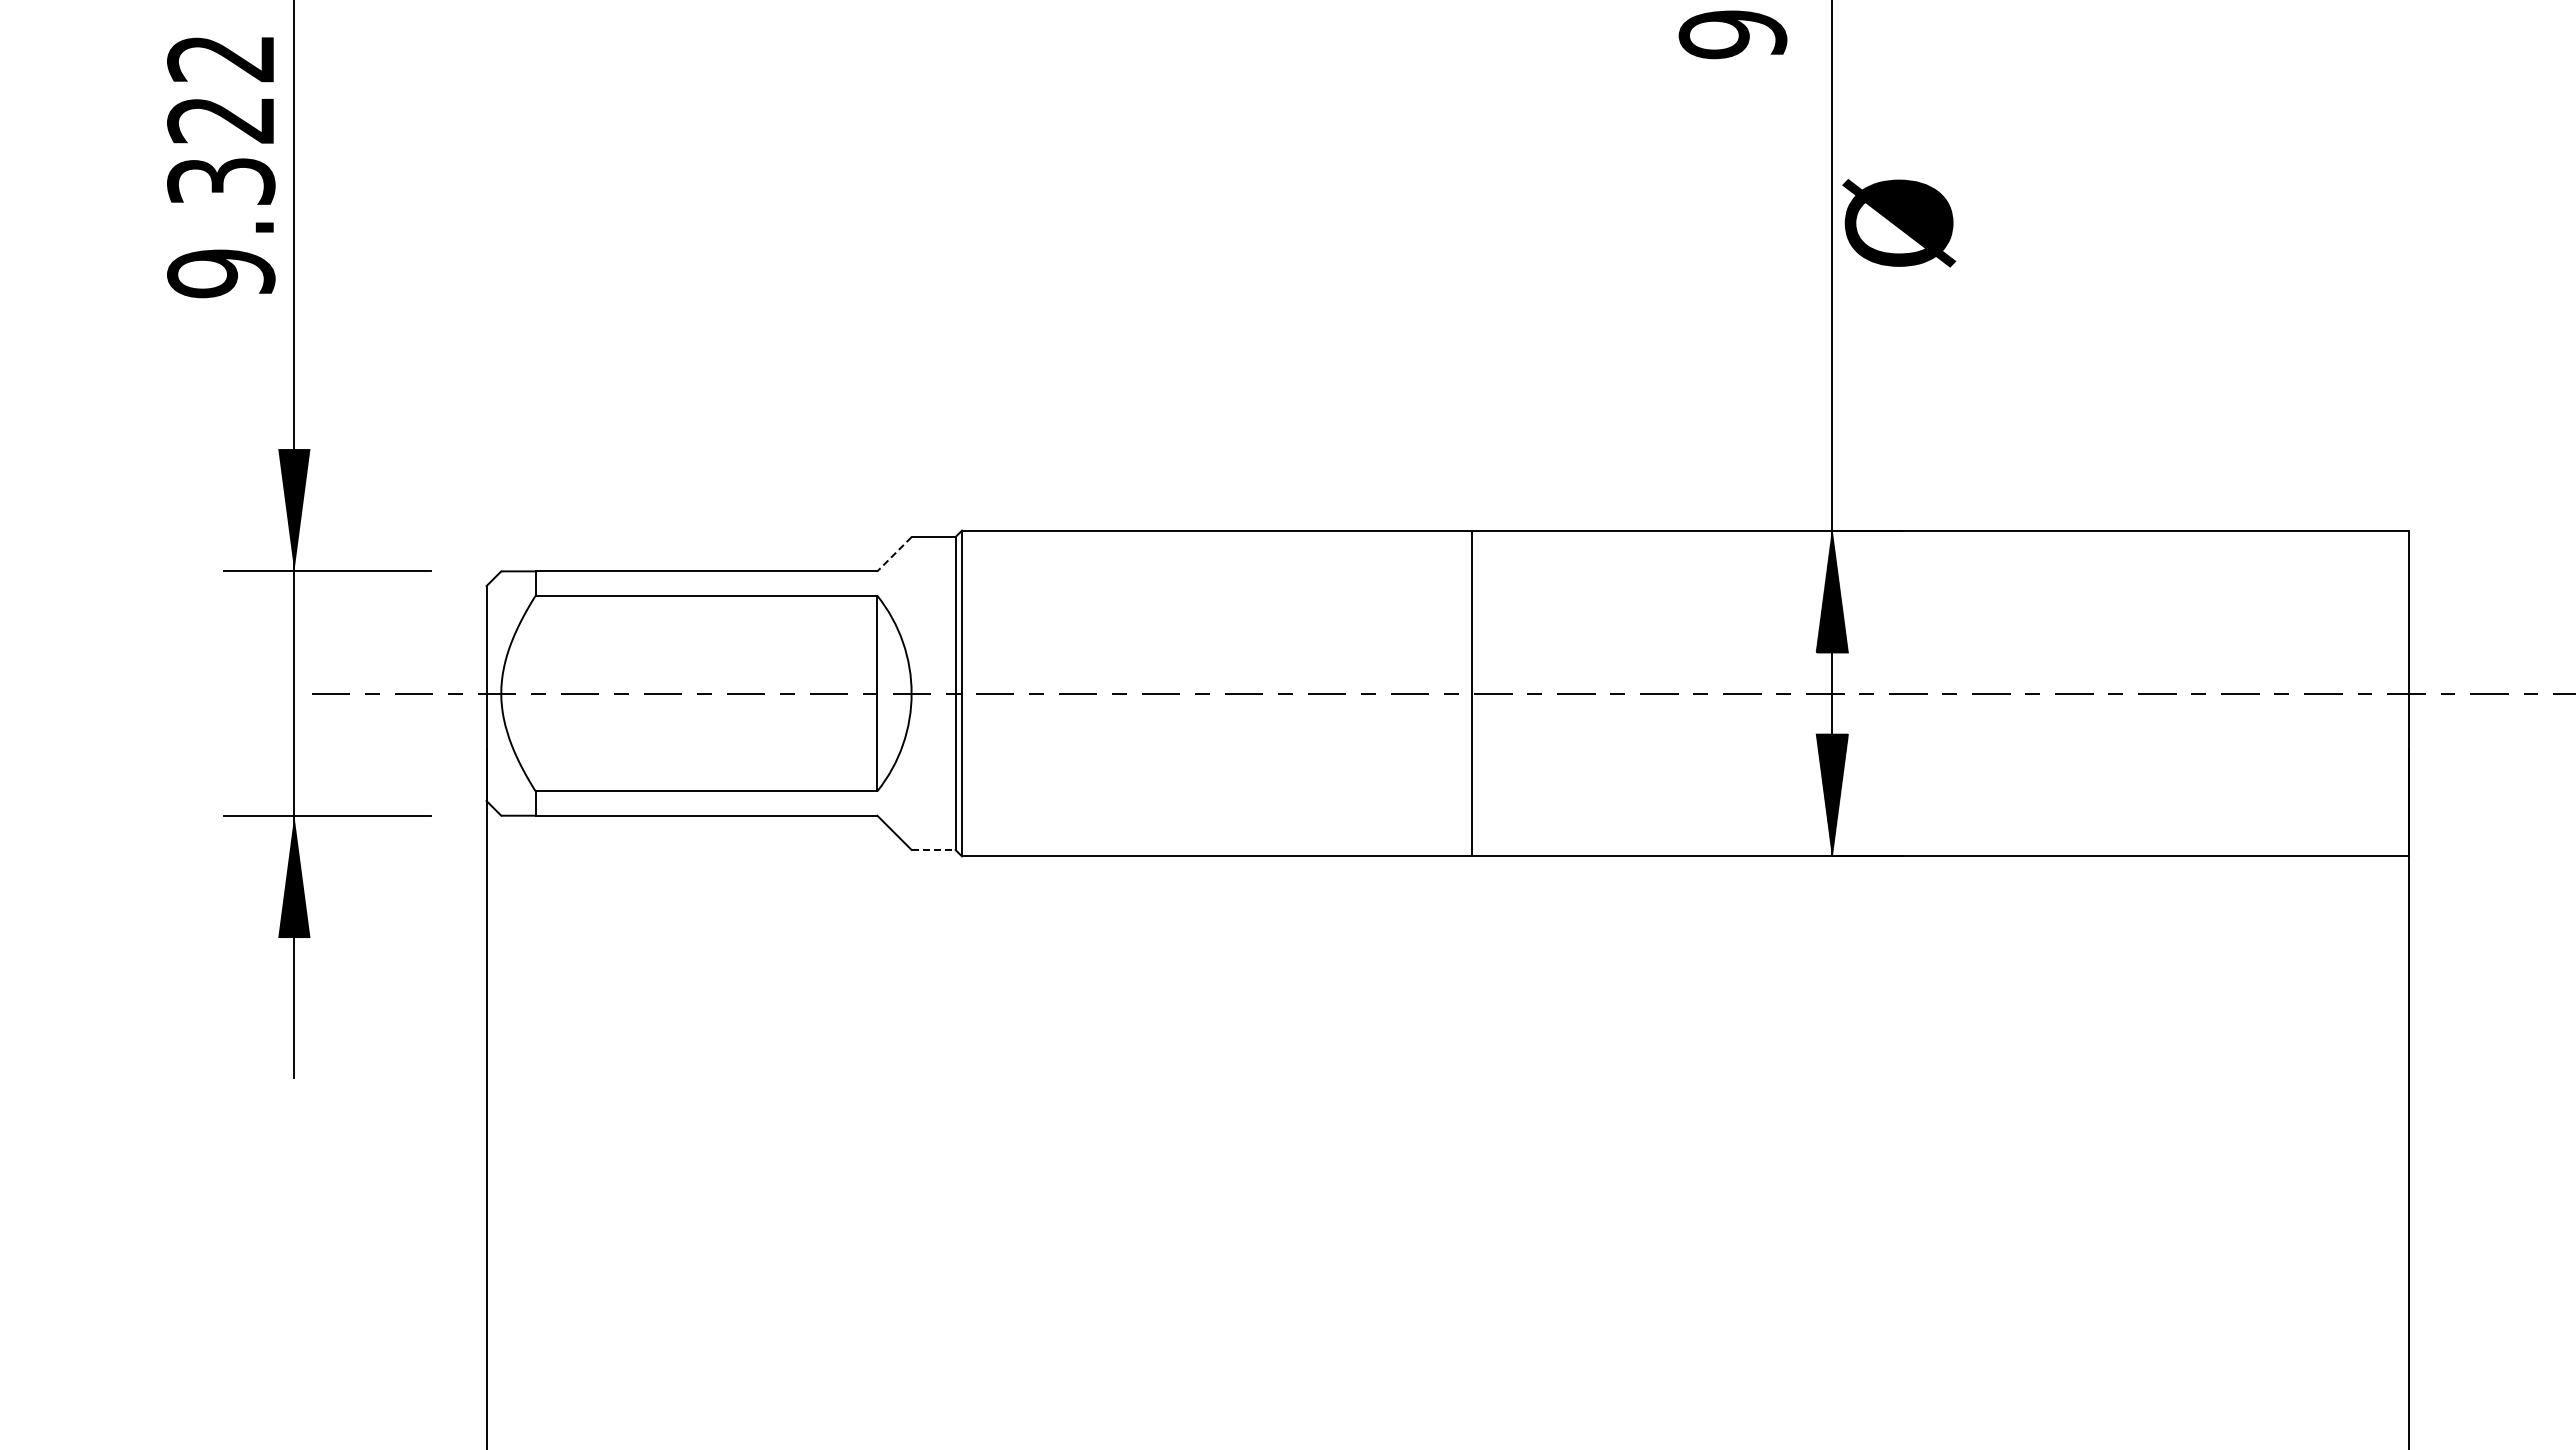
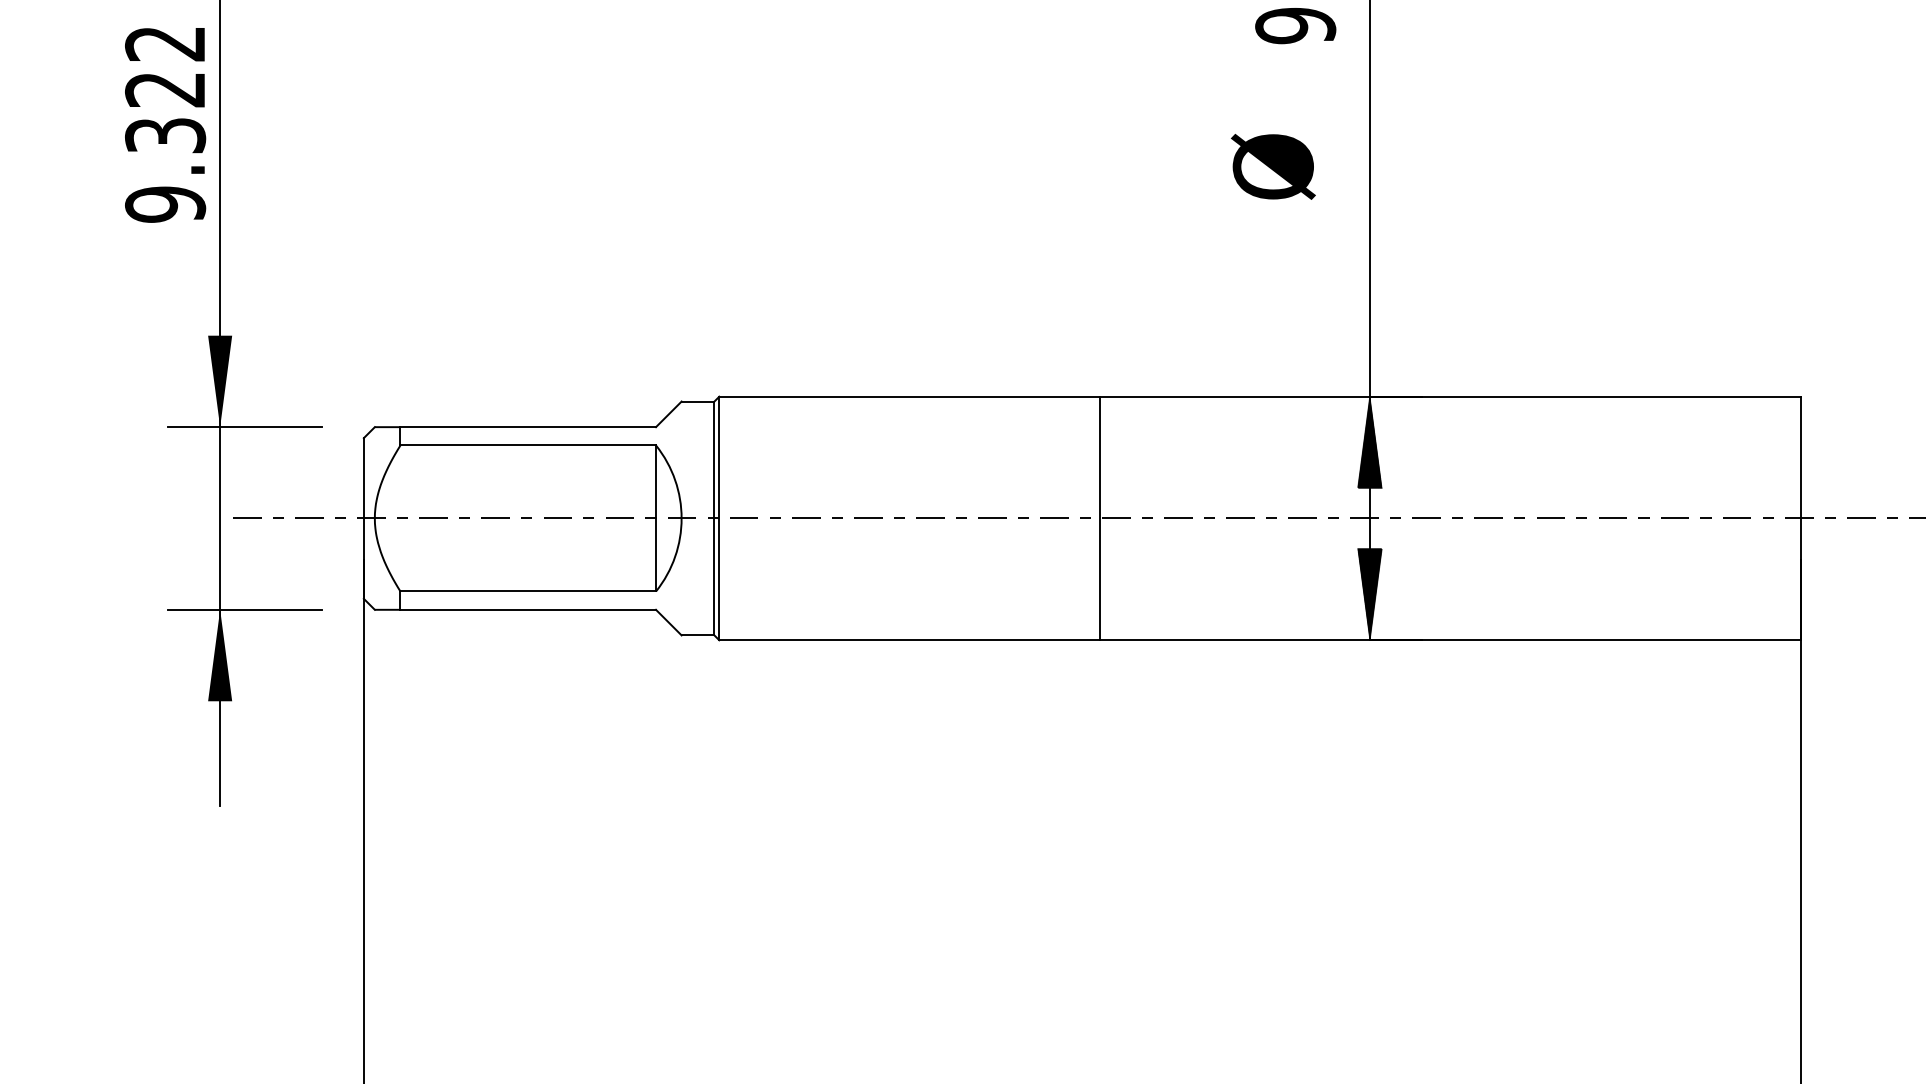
text: (1899, 223) -> (1273, 167), moved
line: (894, 554) -> (668, 414), dashed -> solid
line: (933, 849) -> (697, 635), dashed -> solid

